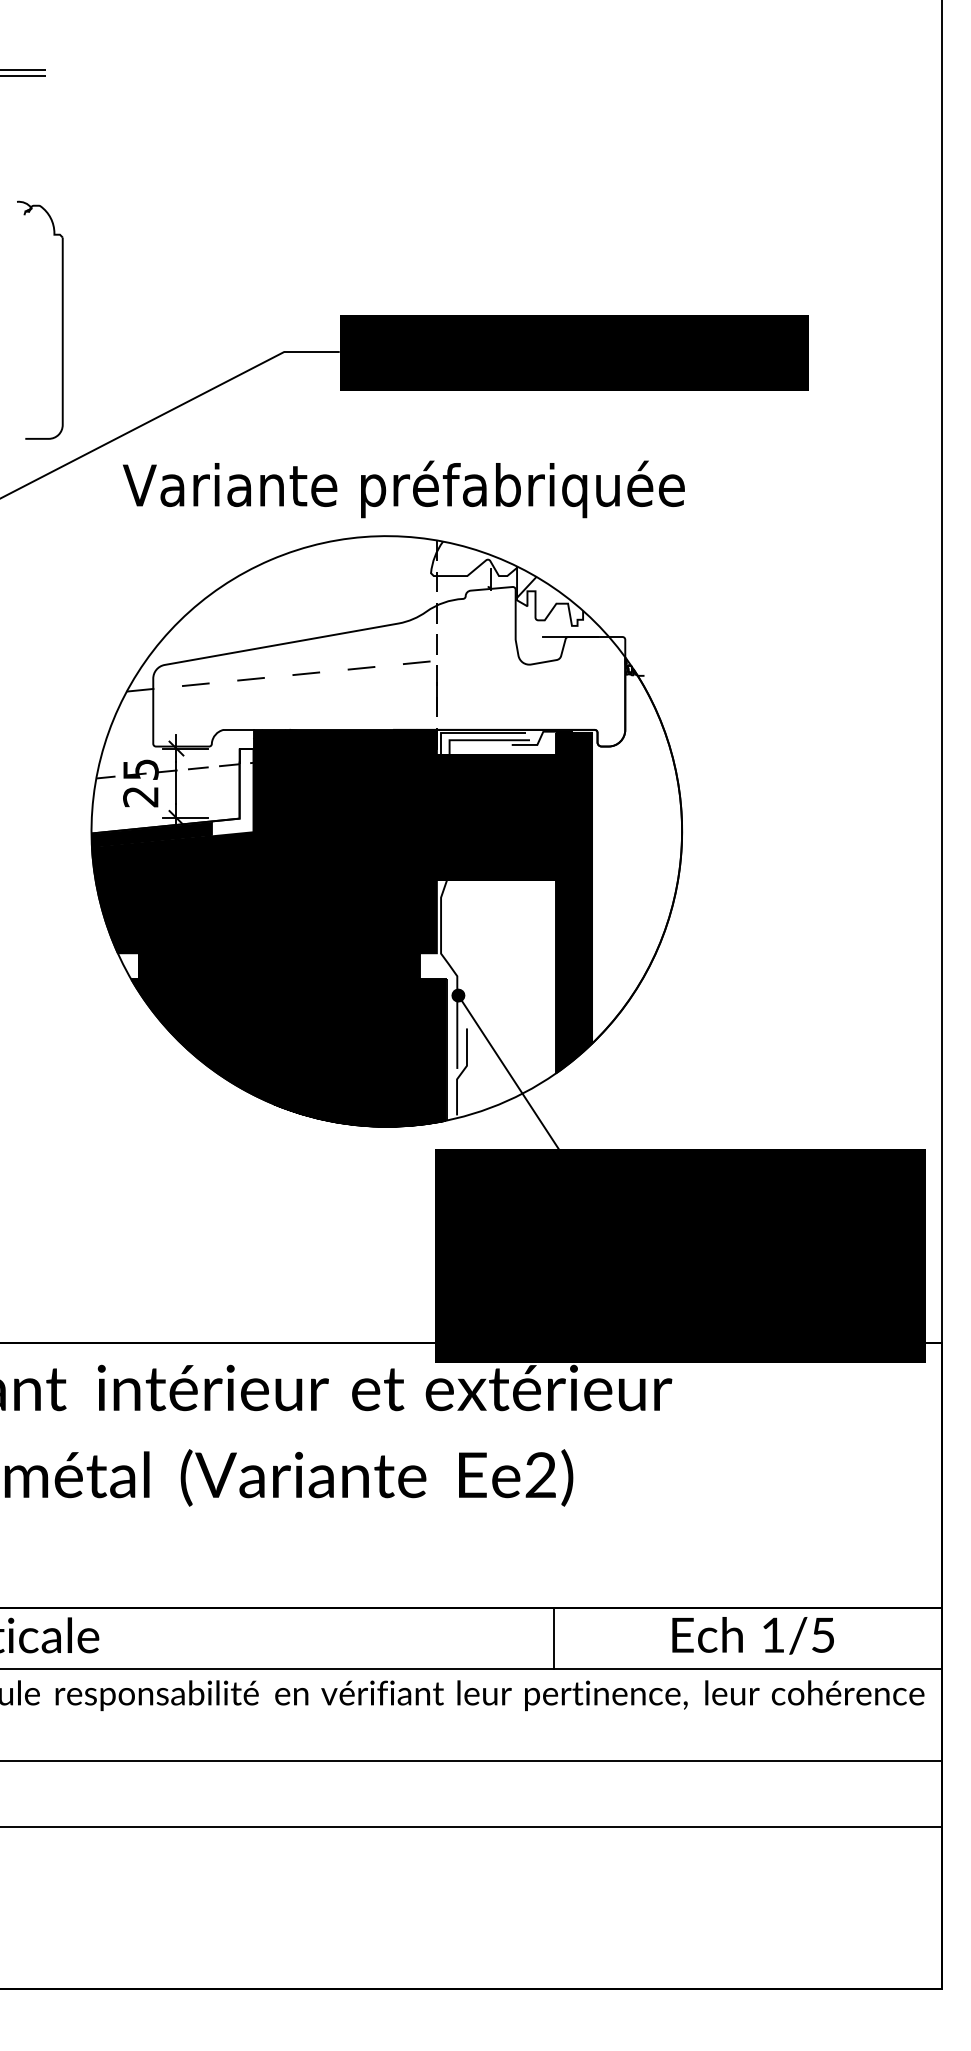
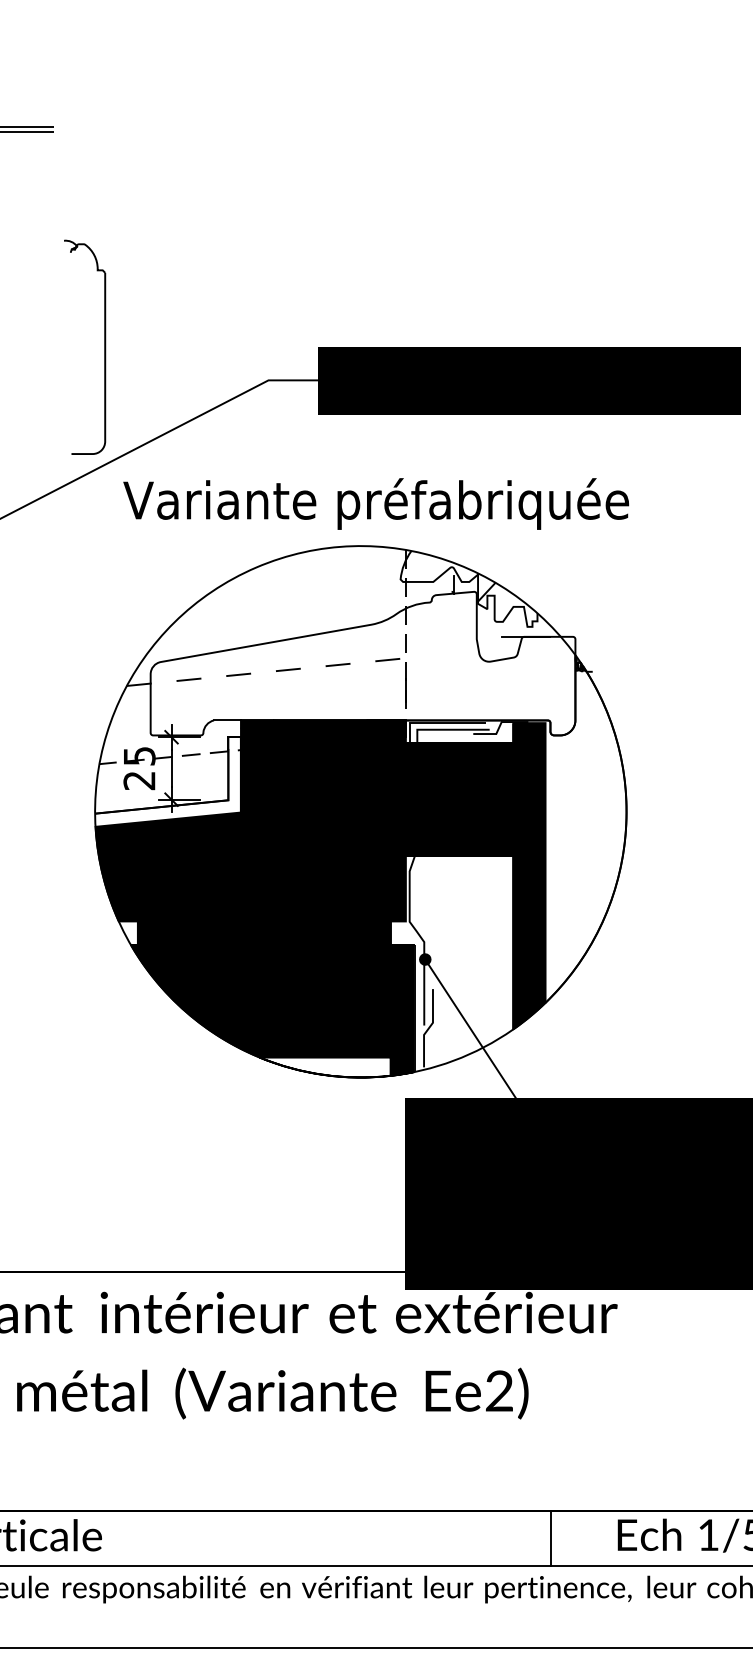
part: (61, 319) -> (104, 346), moved
fill: (151, 834) -> (149, 814), removed
fill: (347, 1115) -> (325, 1067), removed
line: (554, 1638) -> (551, 1538), moved

